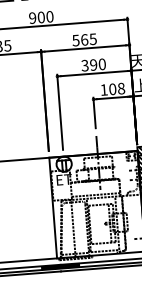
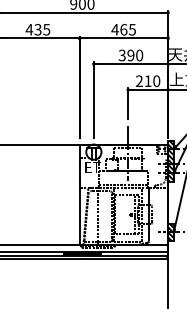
text: (75, 40) -> (114, 29), 565 -> 465
text: (112, 88) -> (147, 80), 108 -> 210

